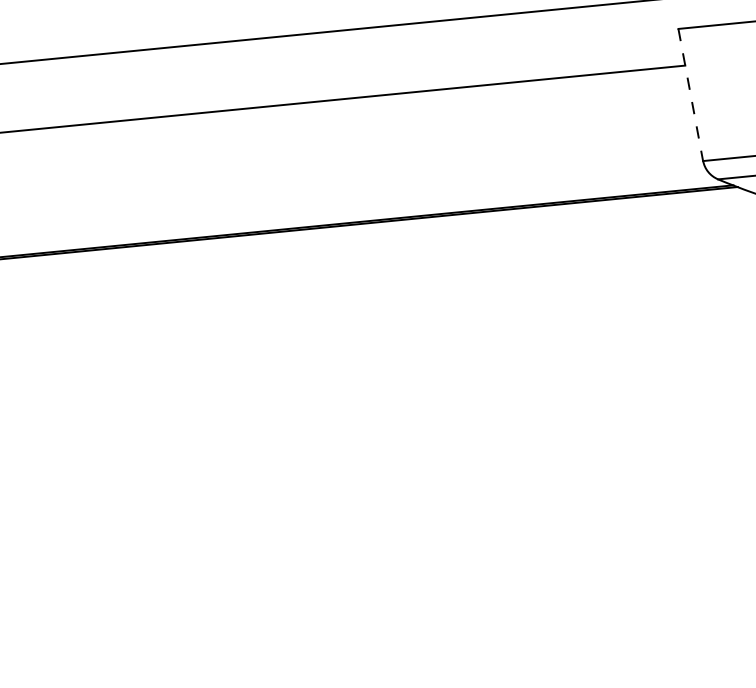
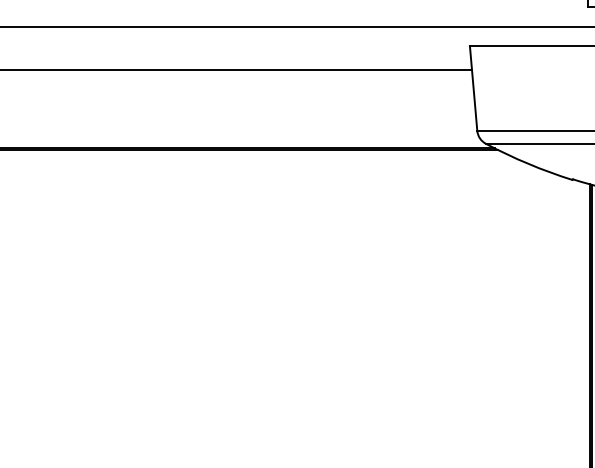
line: (690, 94) -> (473, 88), dashed -> solid

